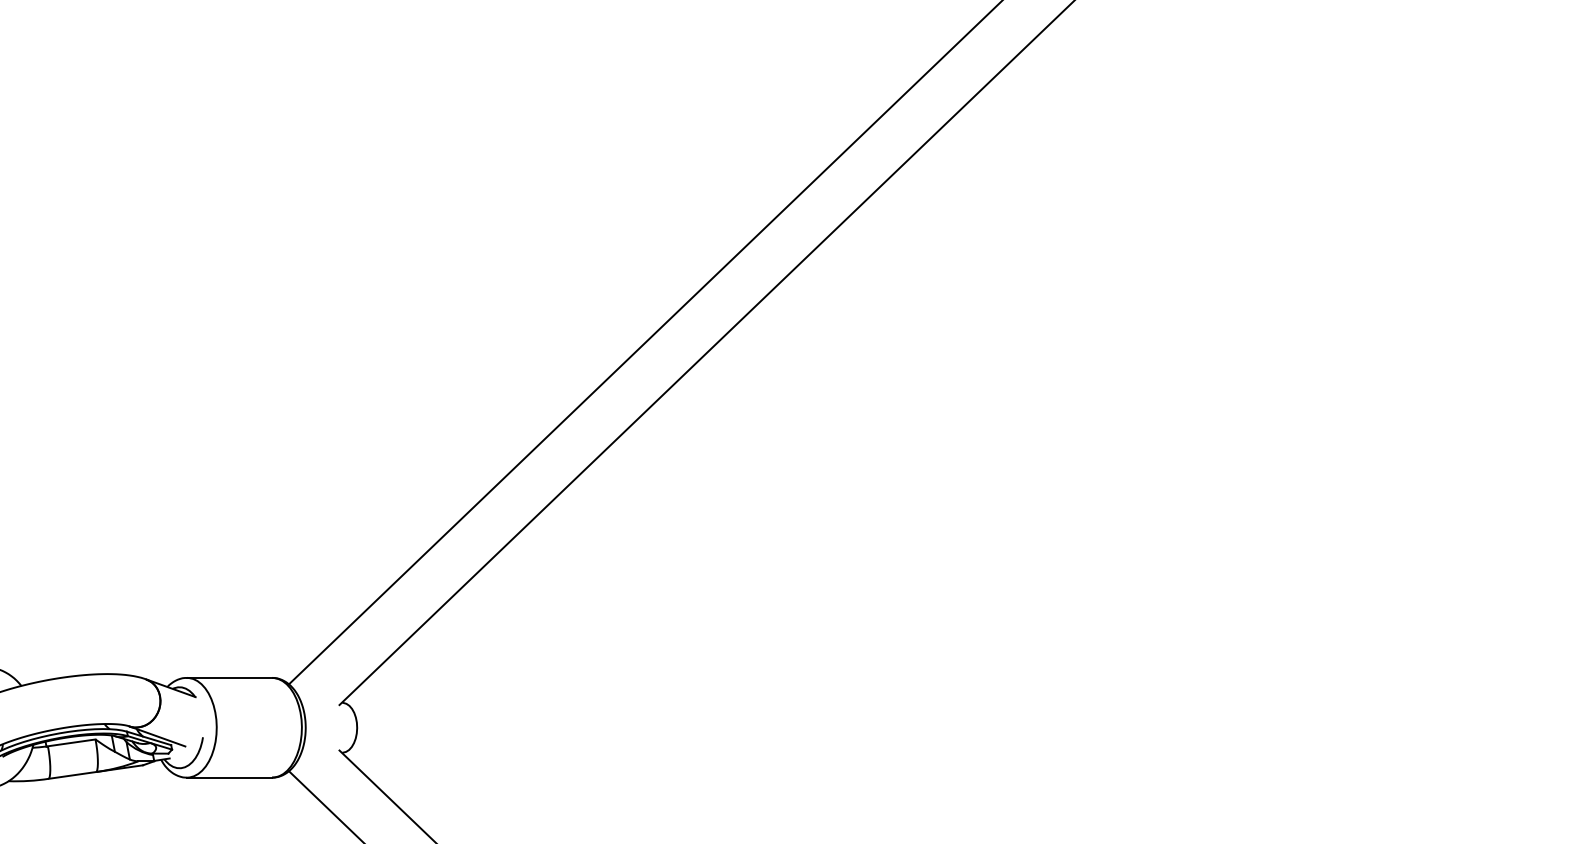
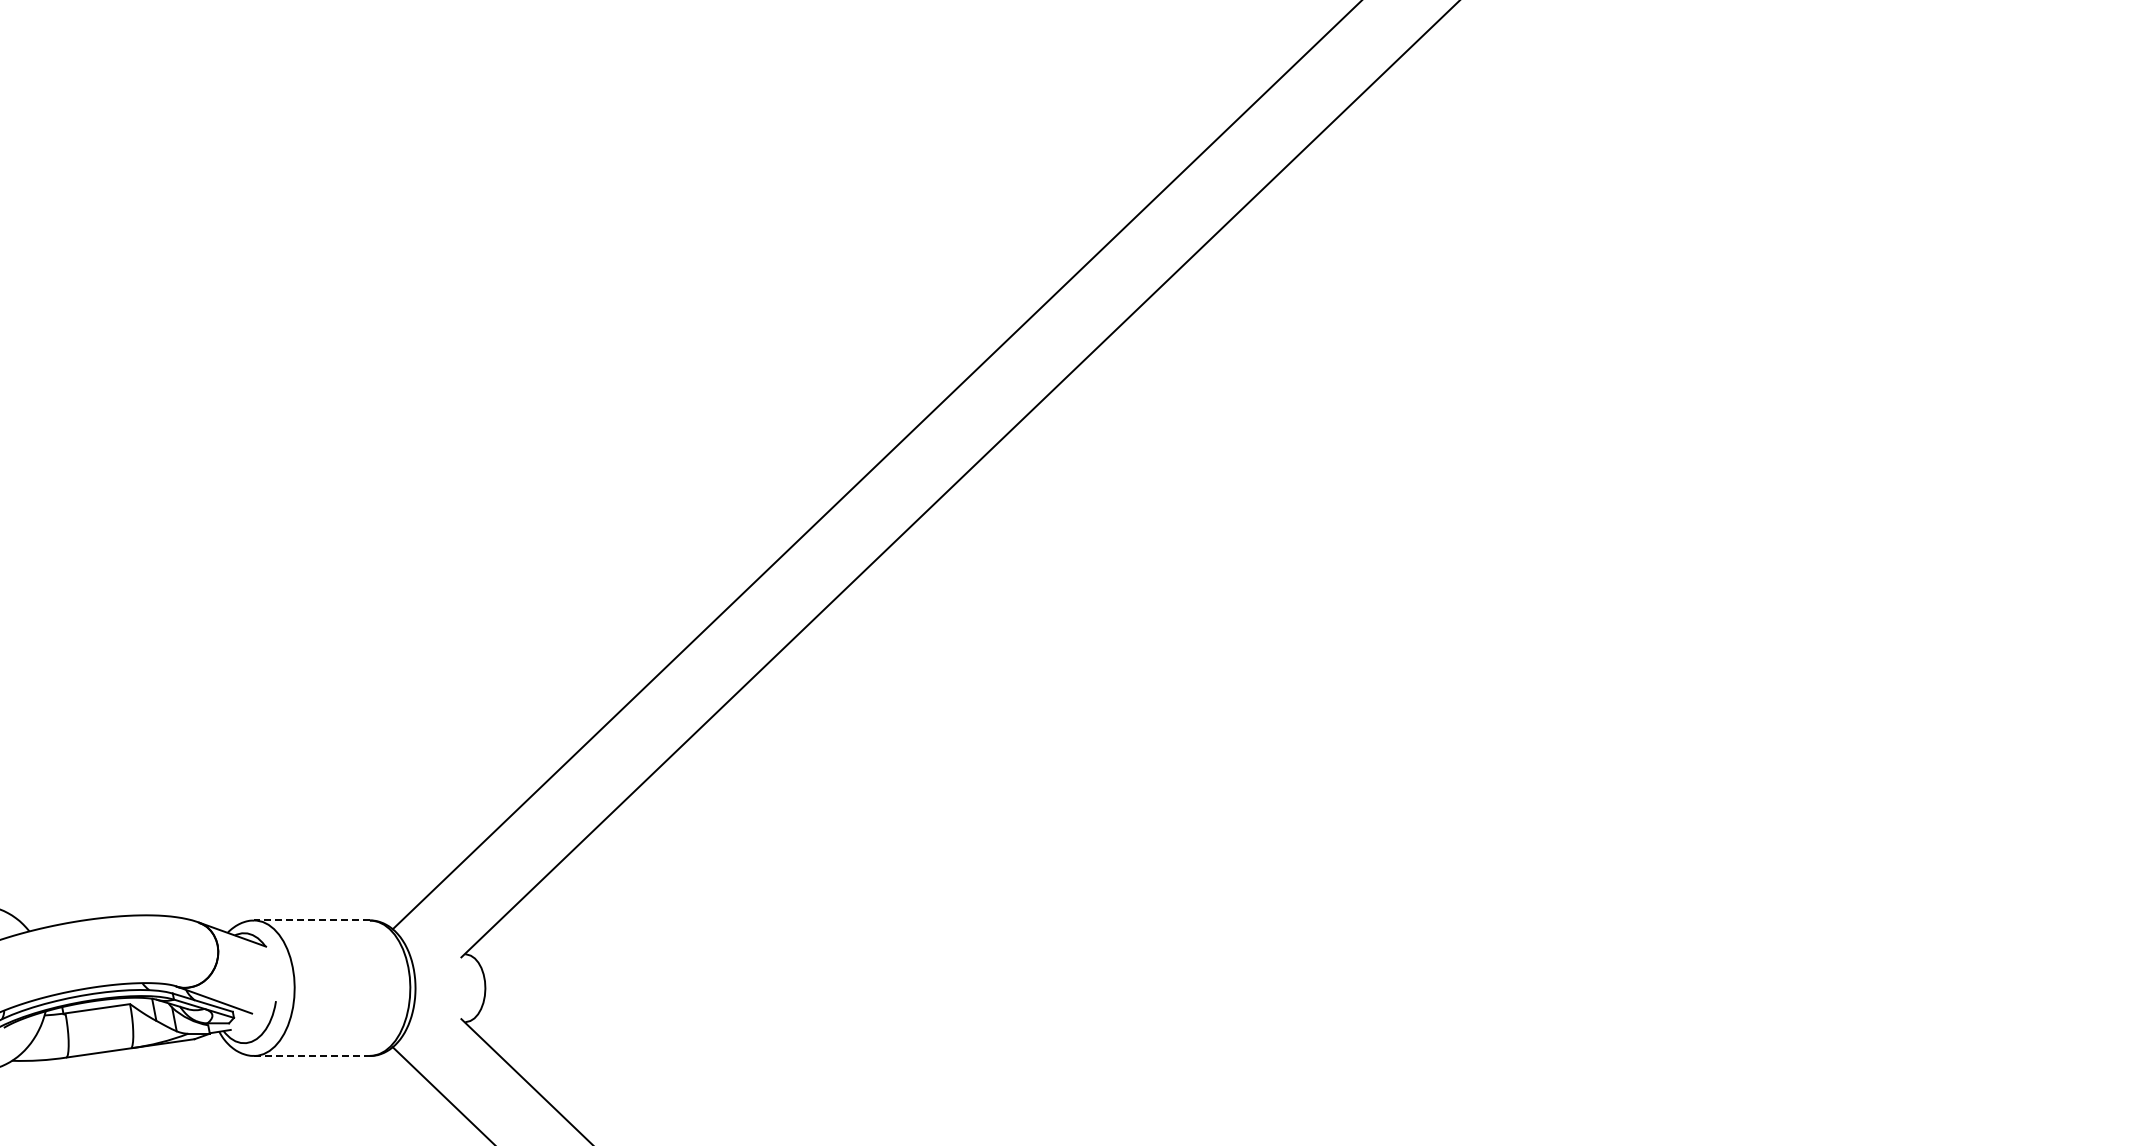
line: (229, 677) -> (312, 920), solid -> dashed
line: (229, 778) -> (312, 1056), solid -> dashed

